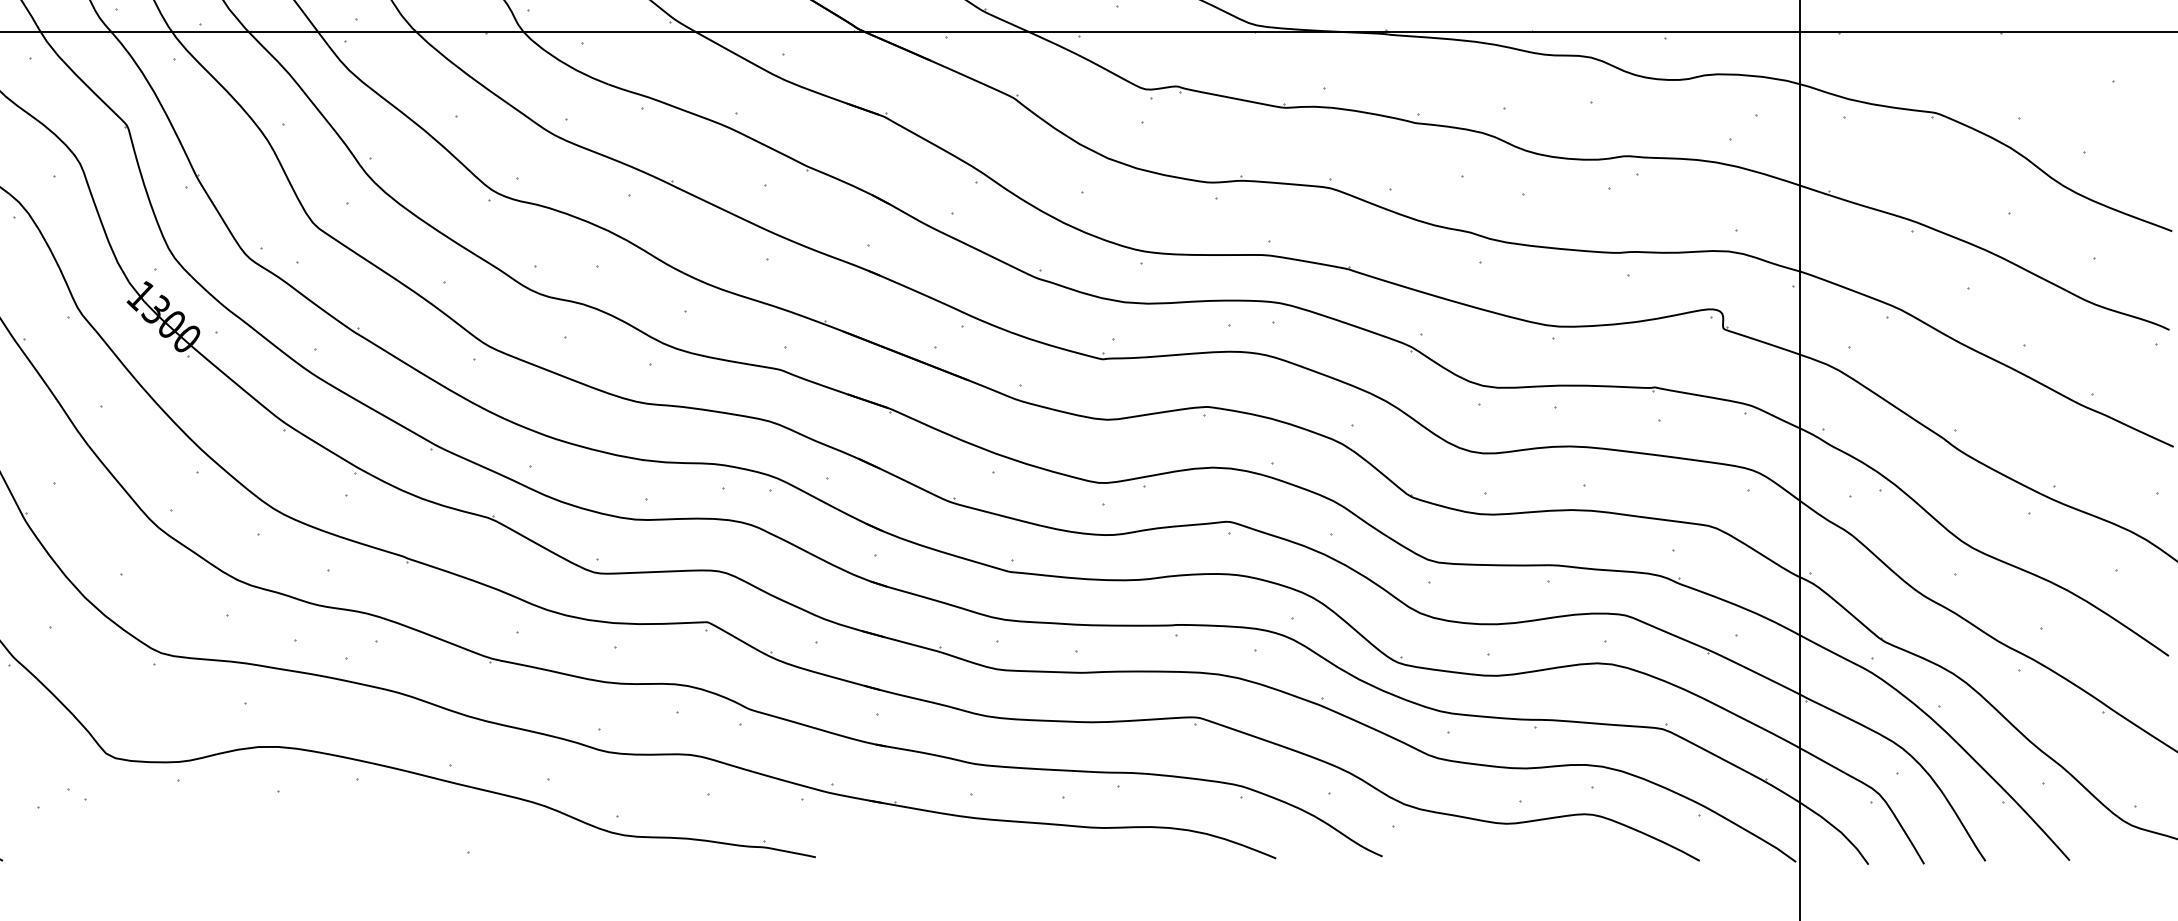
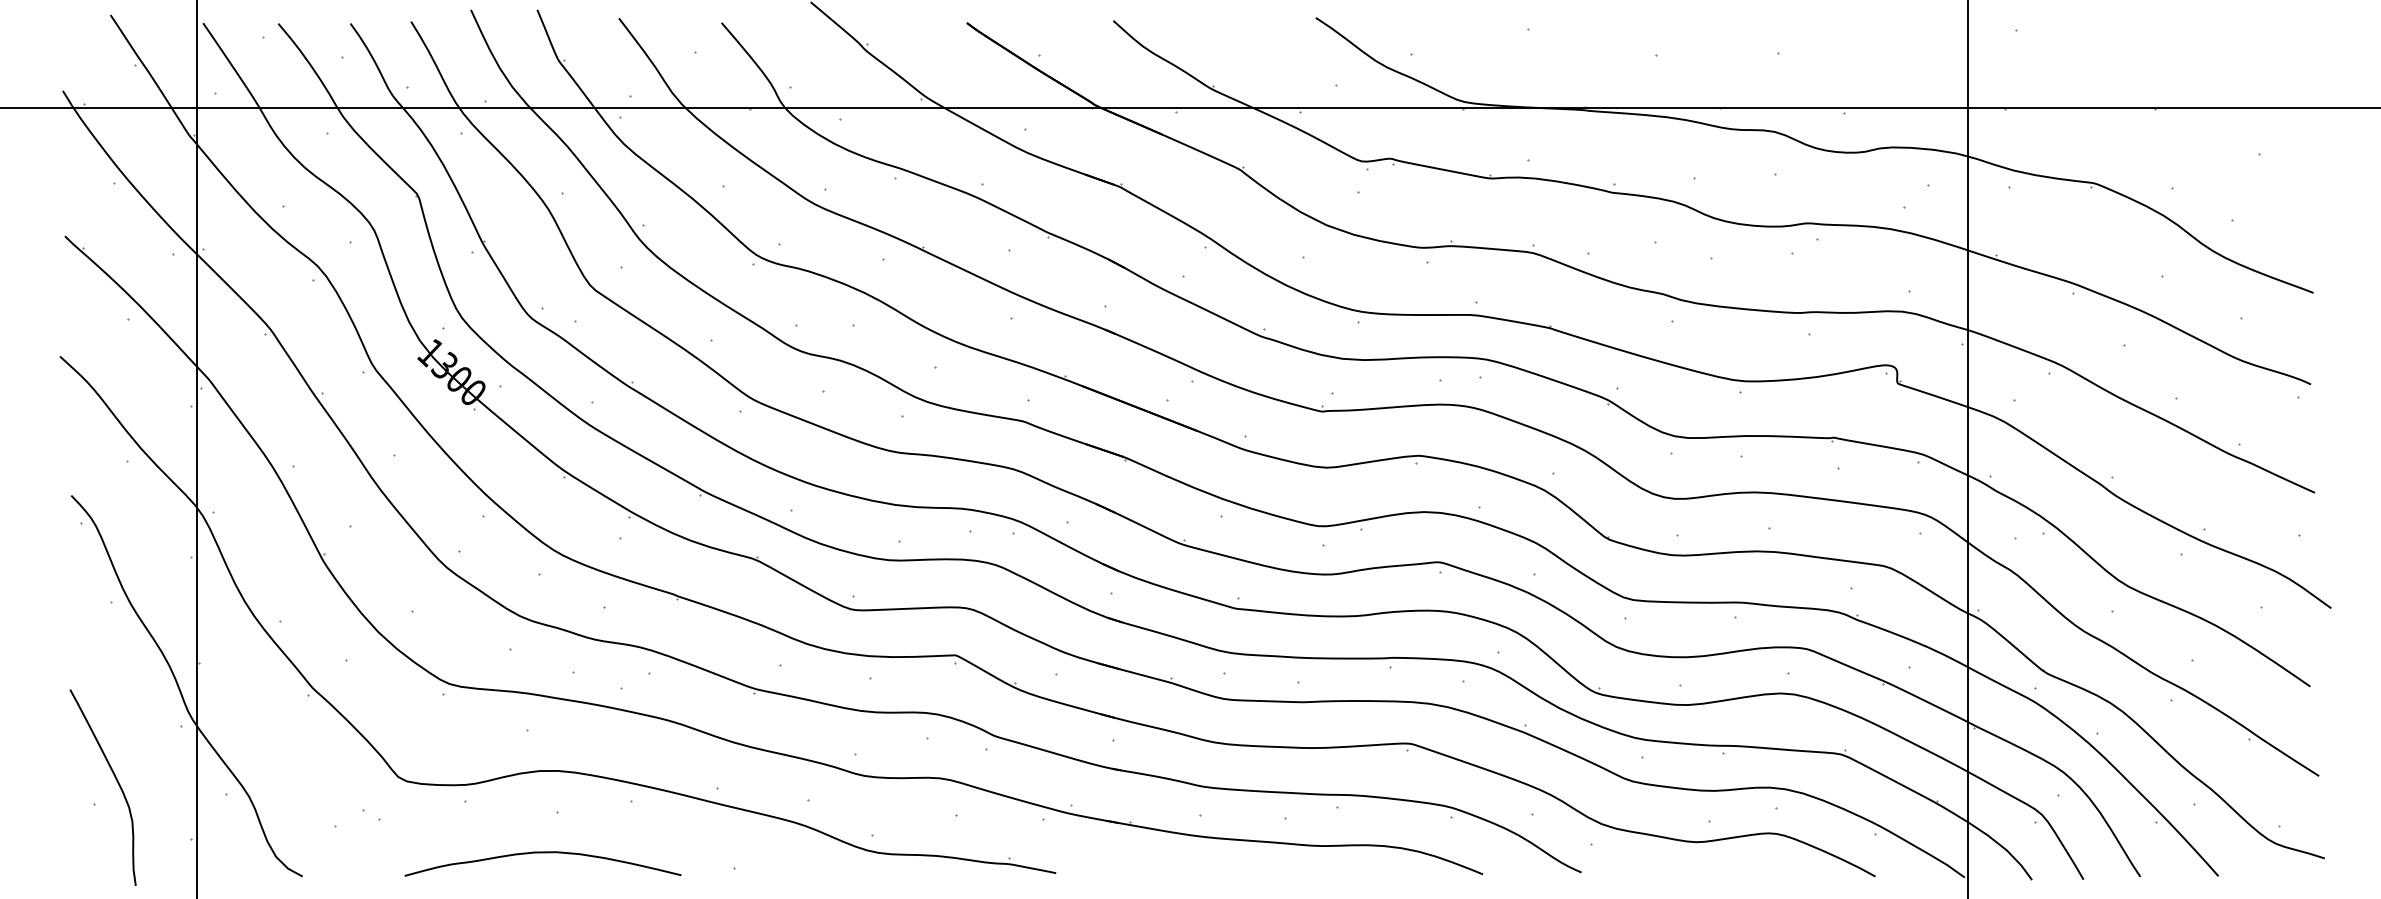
curve: (261, 835) -> (542, 853), added

